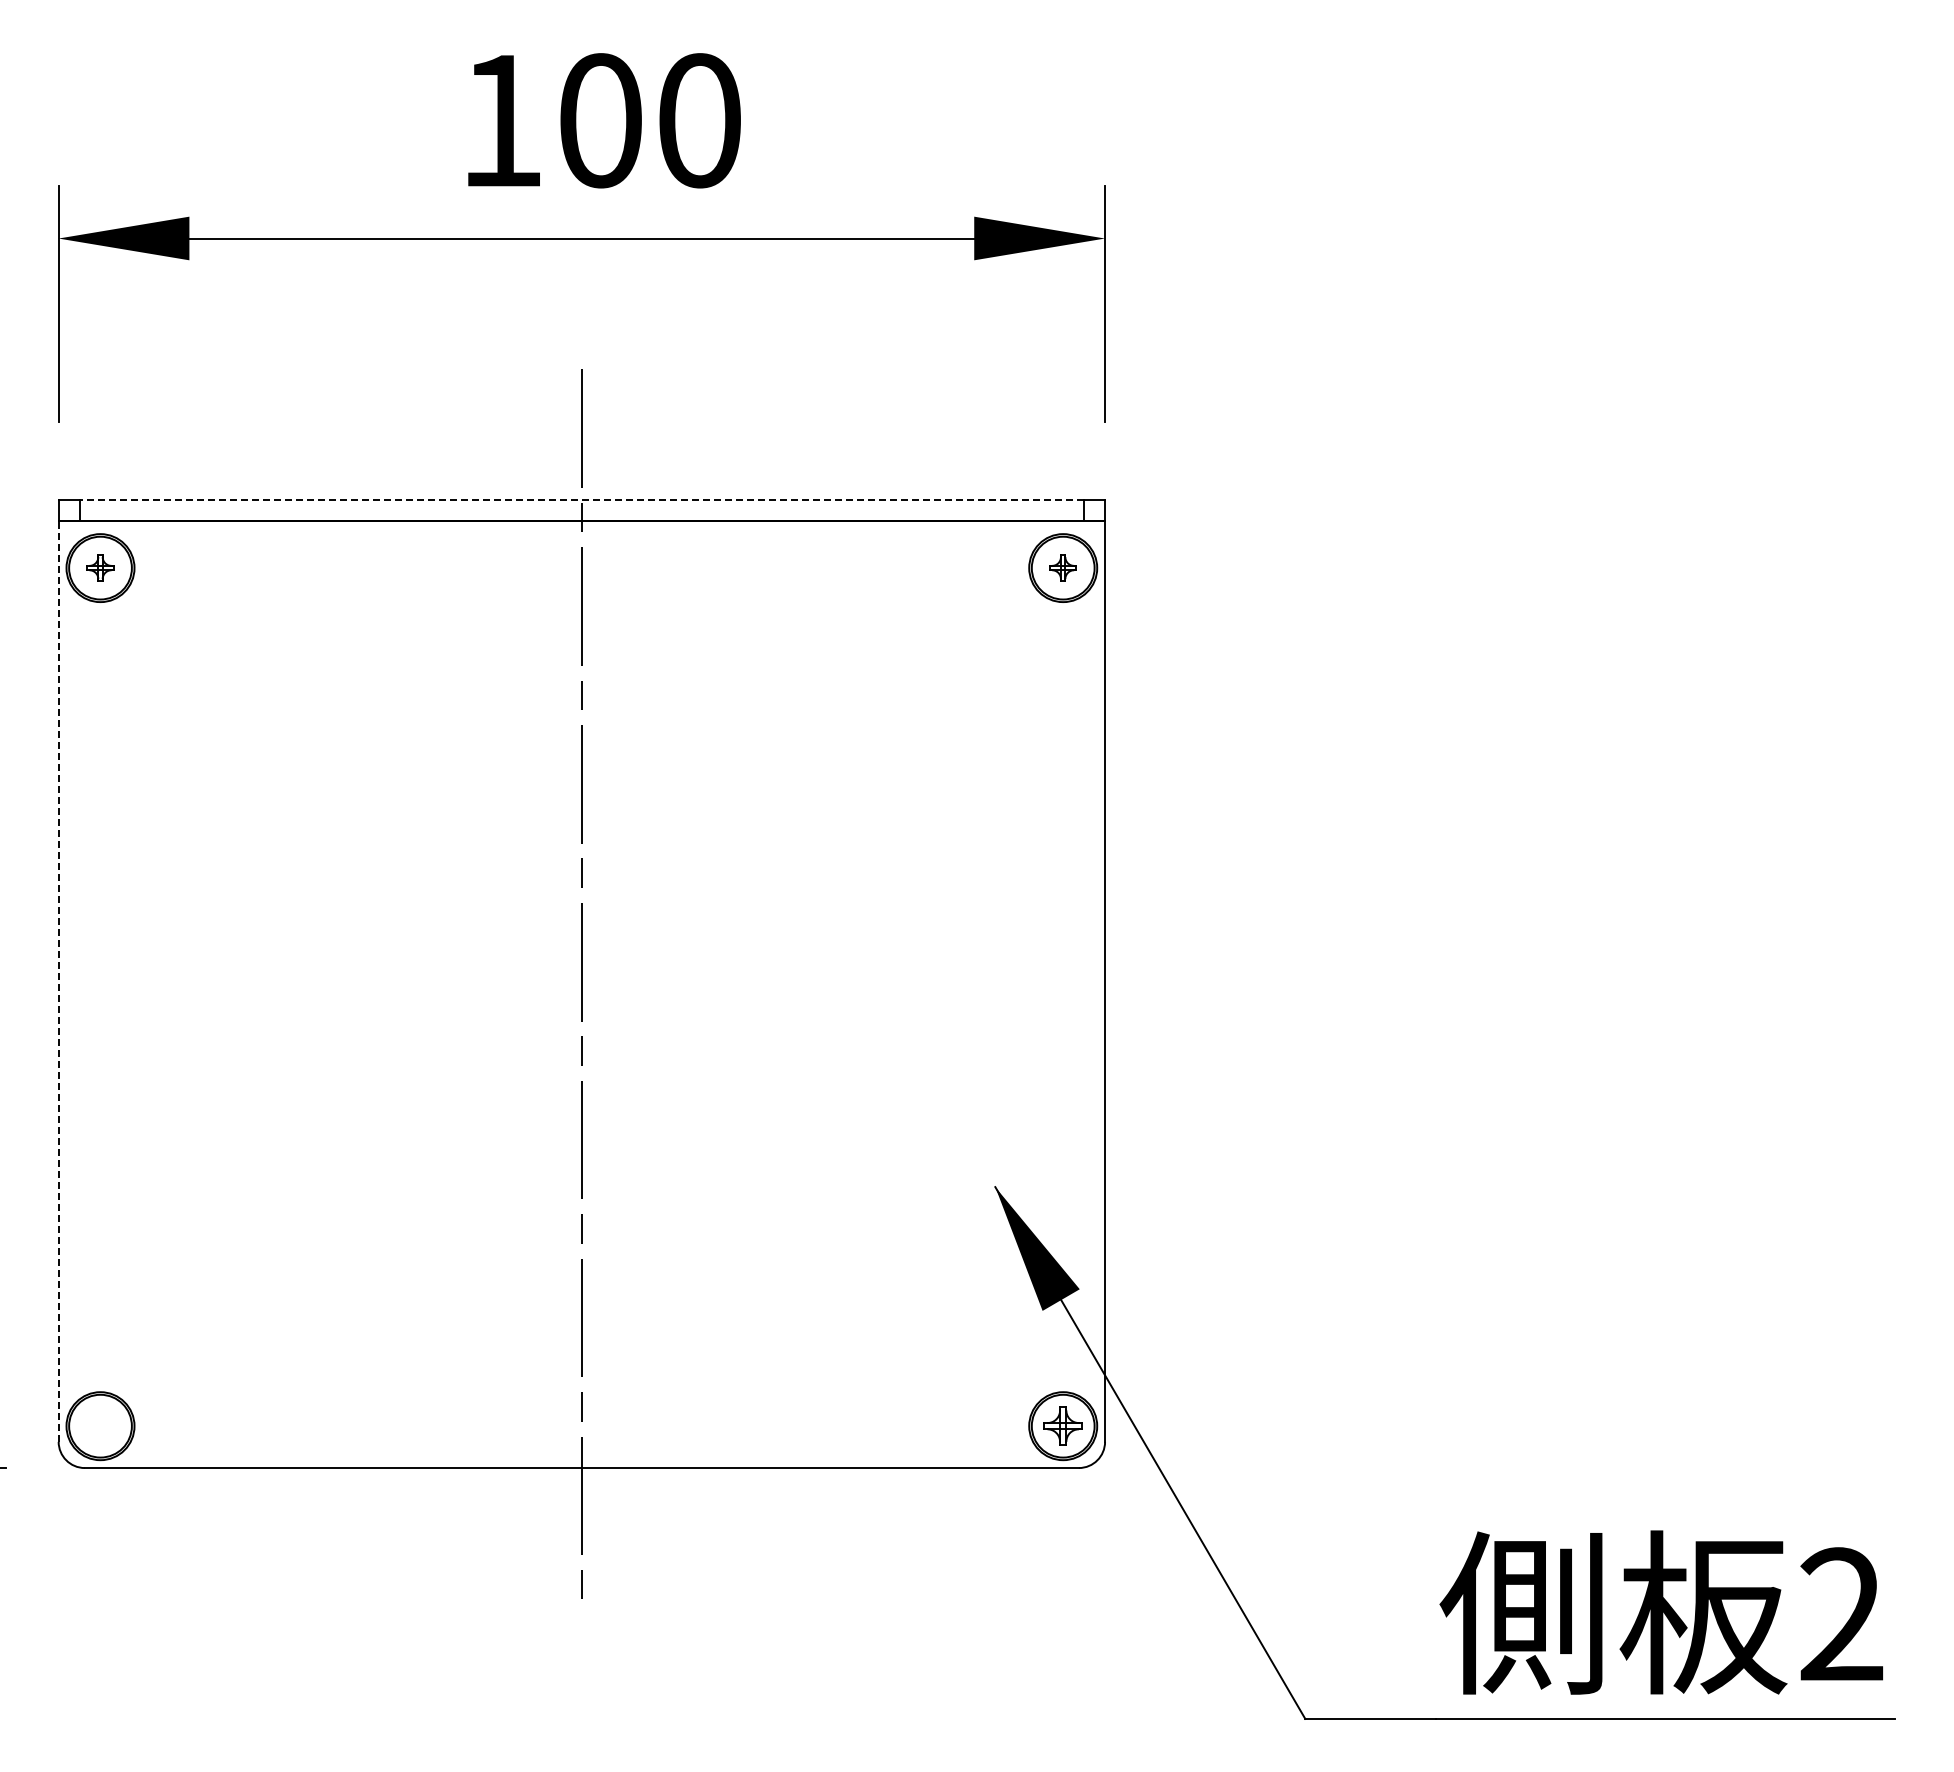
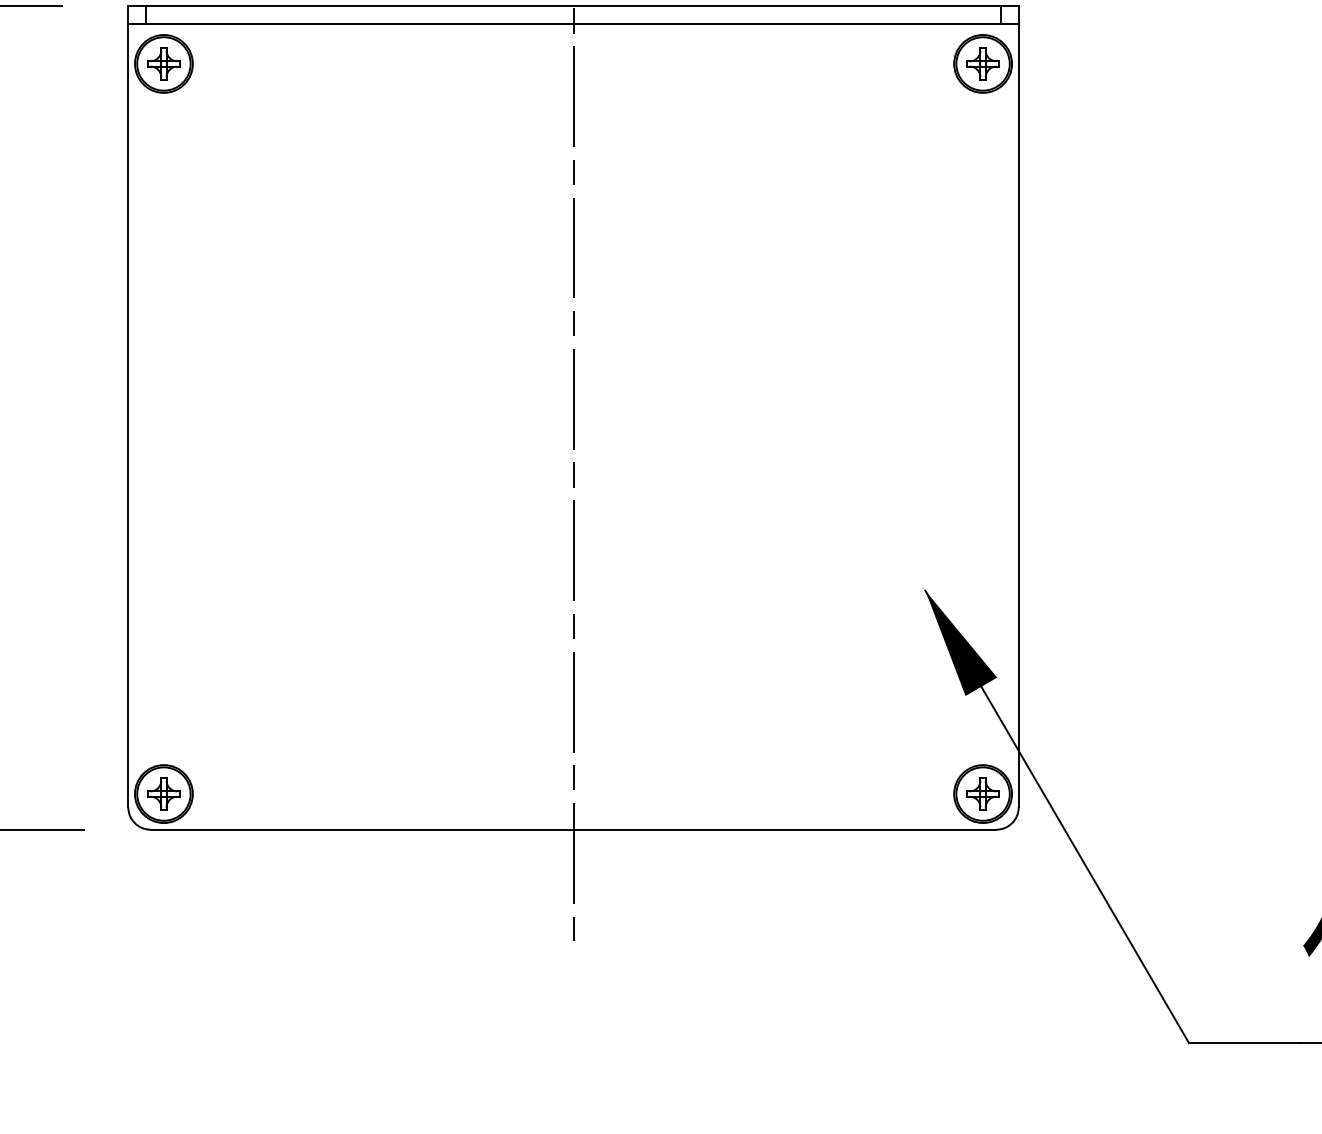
line: (581, 500) -> (573, 6), dashed -> solid
part: (100, 567) -> (163, 63), size x1.43
part: (1062, 567) -> (982, 63), size x1.43
line: (58, 980) -> (128, 414), dashed -> solid
part: (100, 1425) -> (163, 793), added

